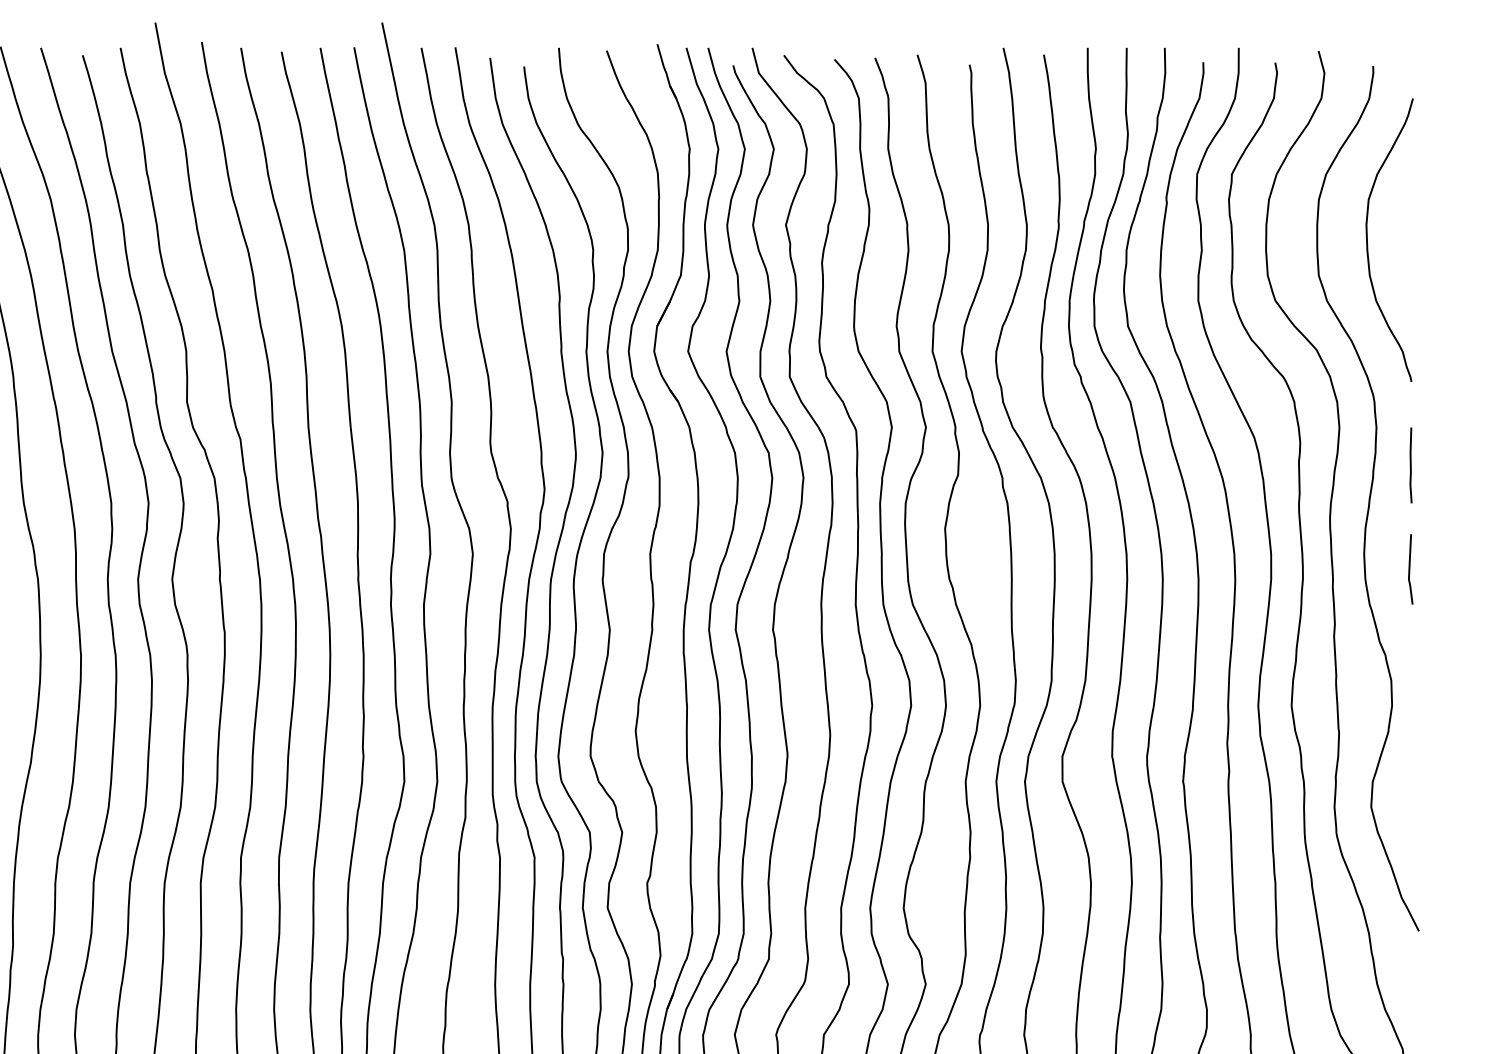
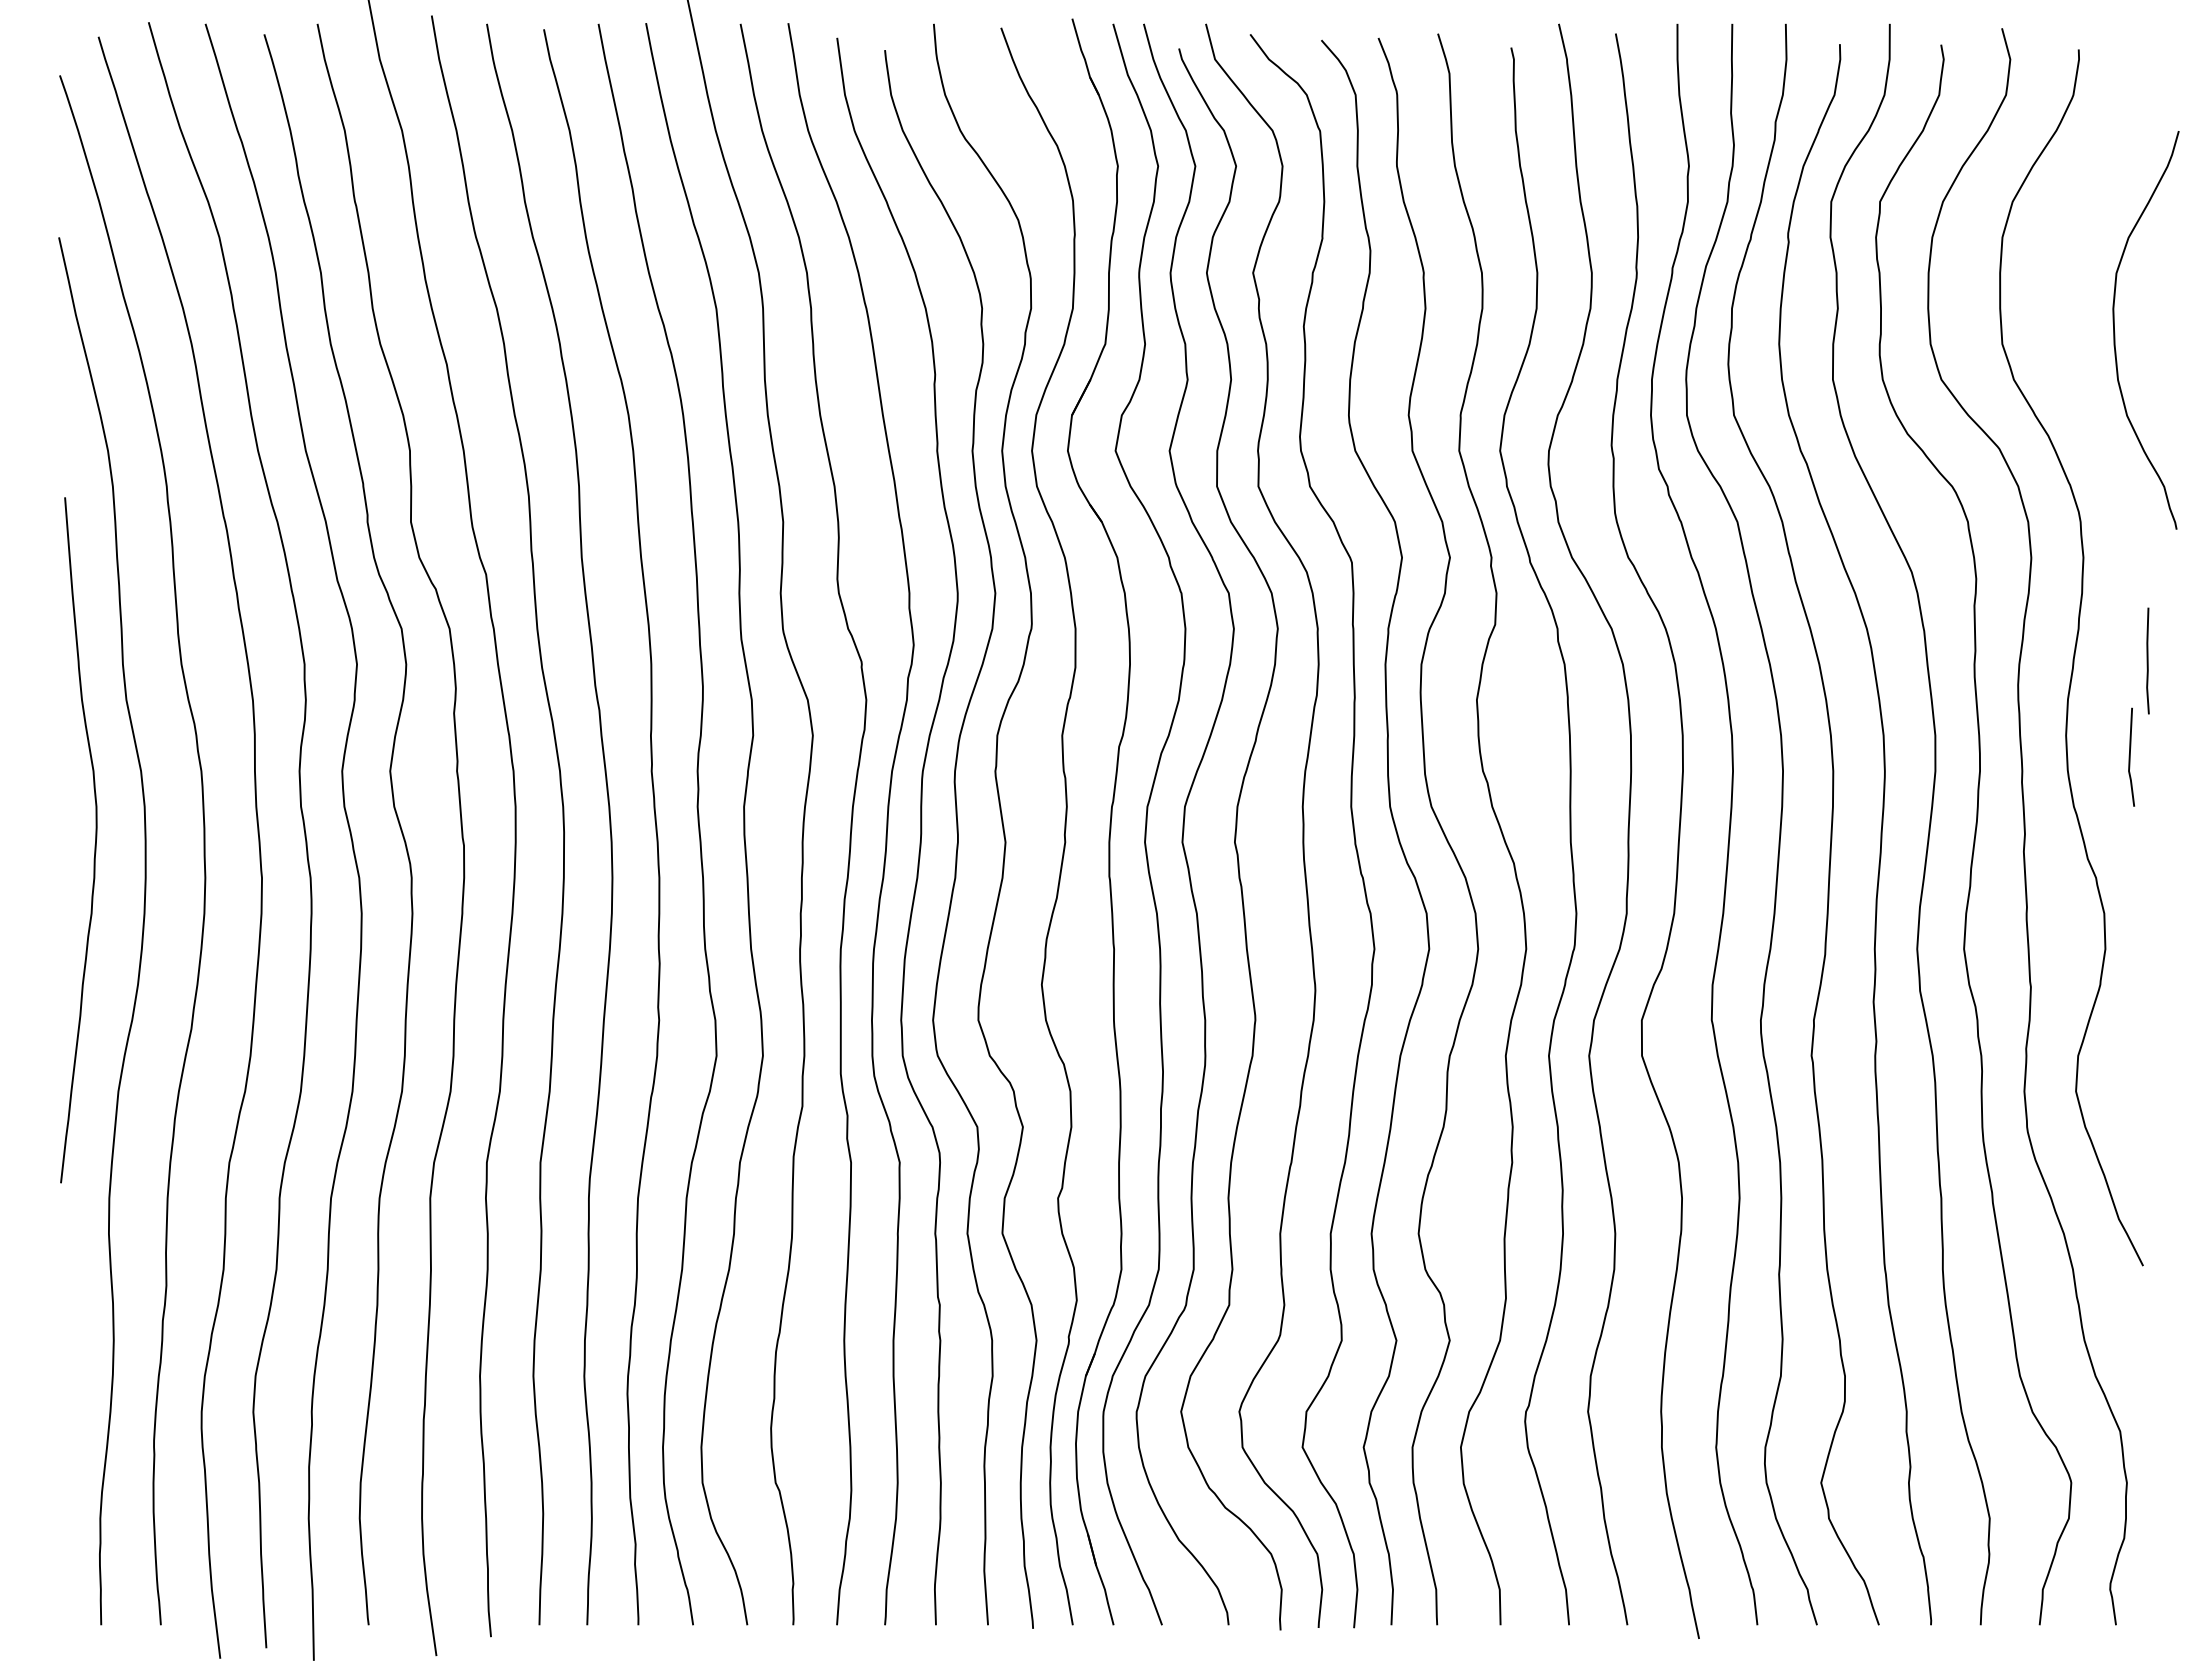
curve: (1367, 241) -> (2115, 332), moved
line: (1410, 465) -> (2147, 660), moved

